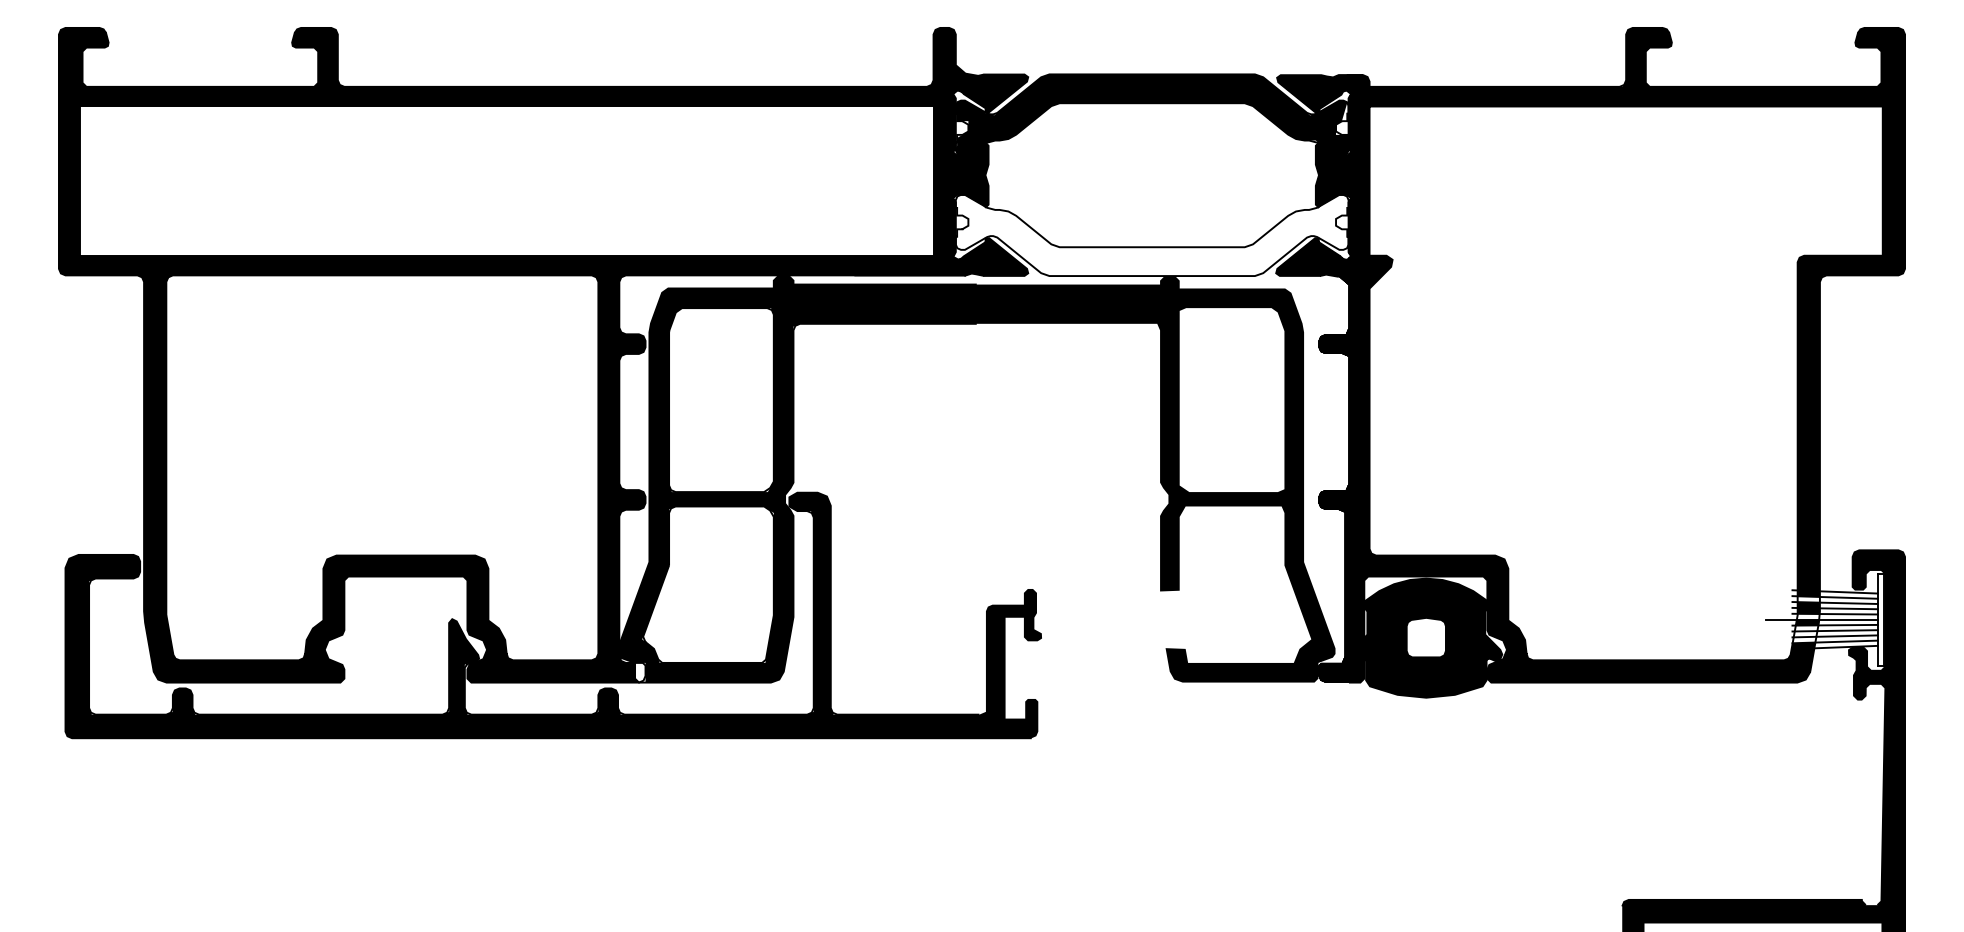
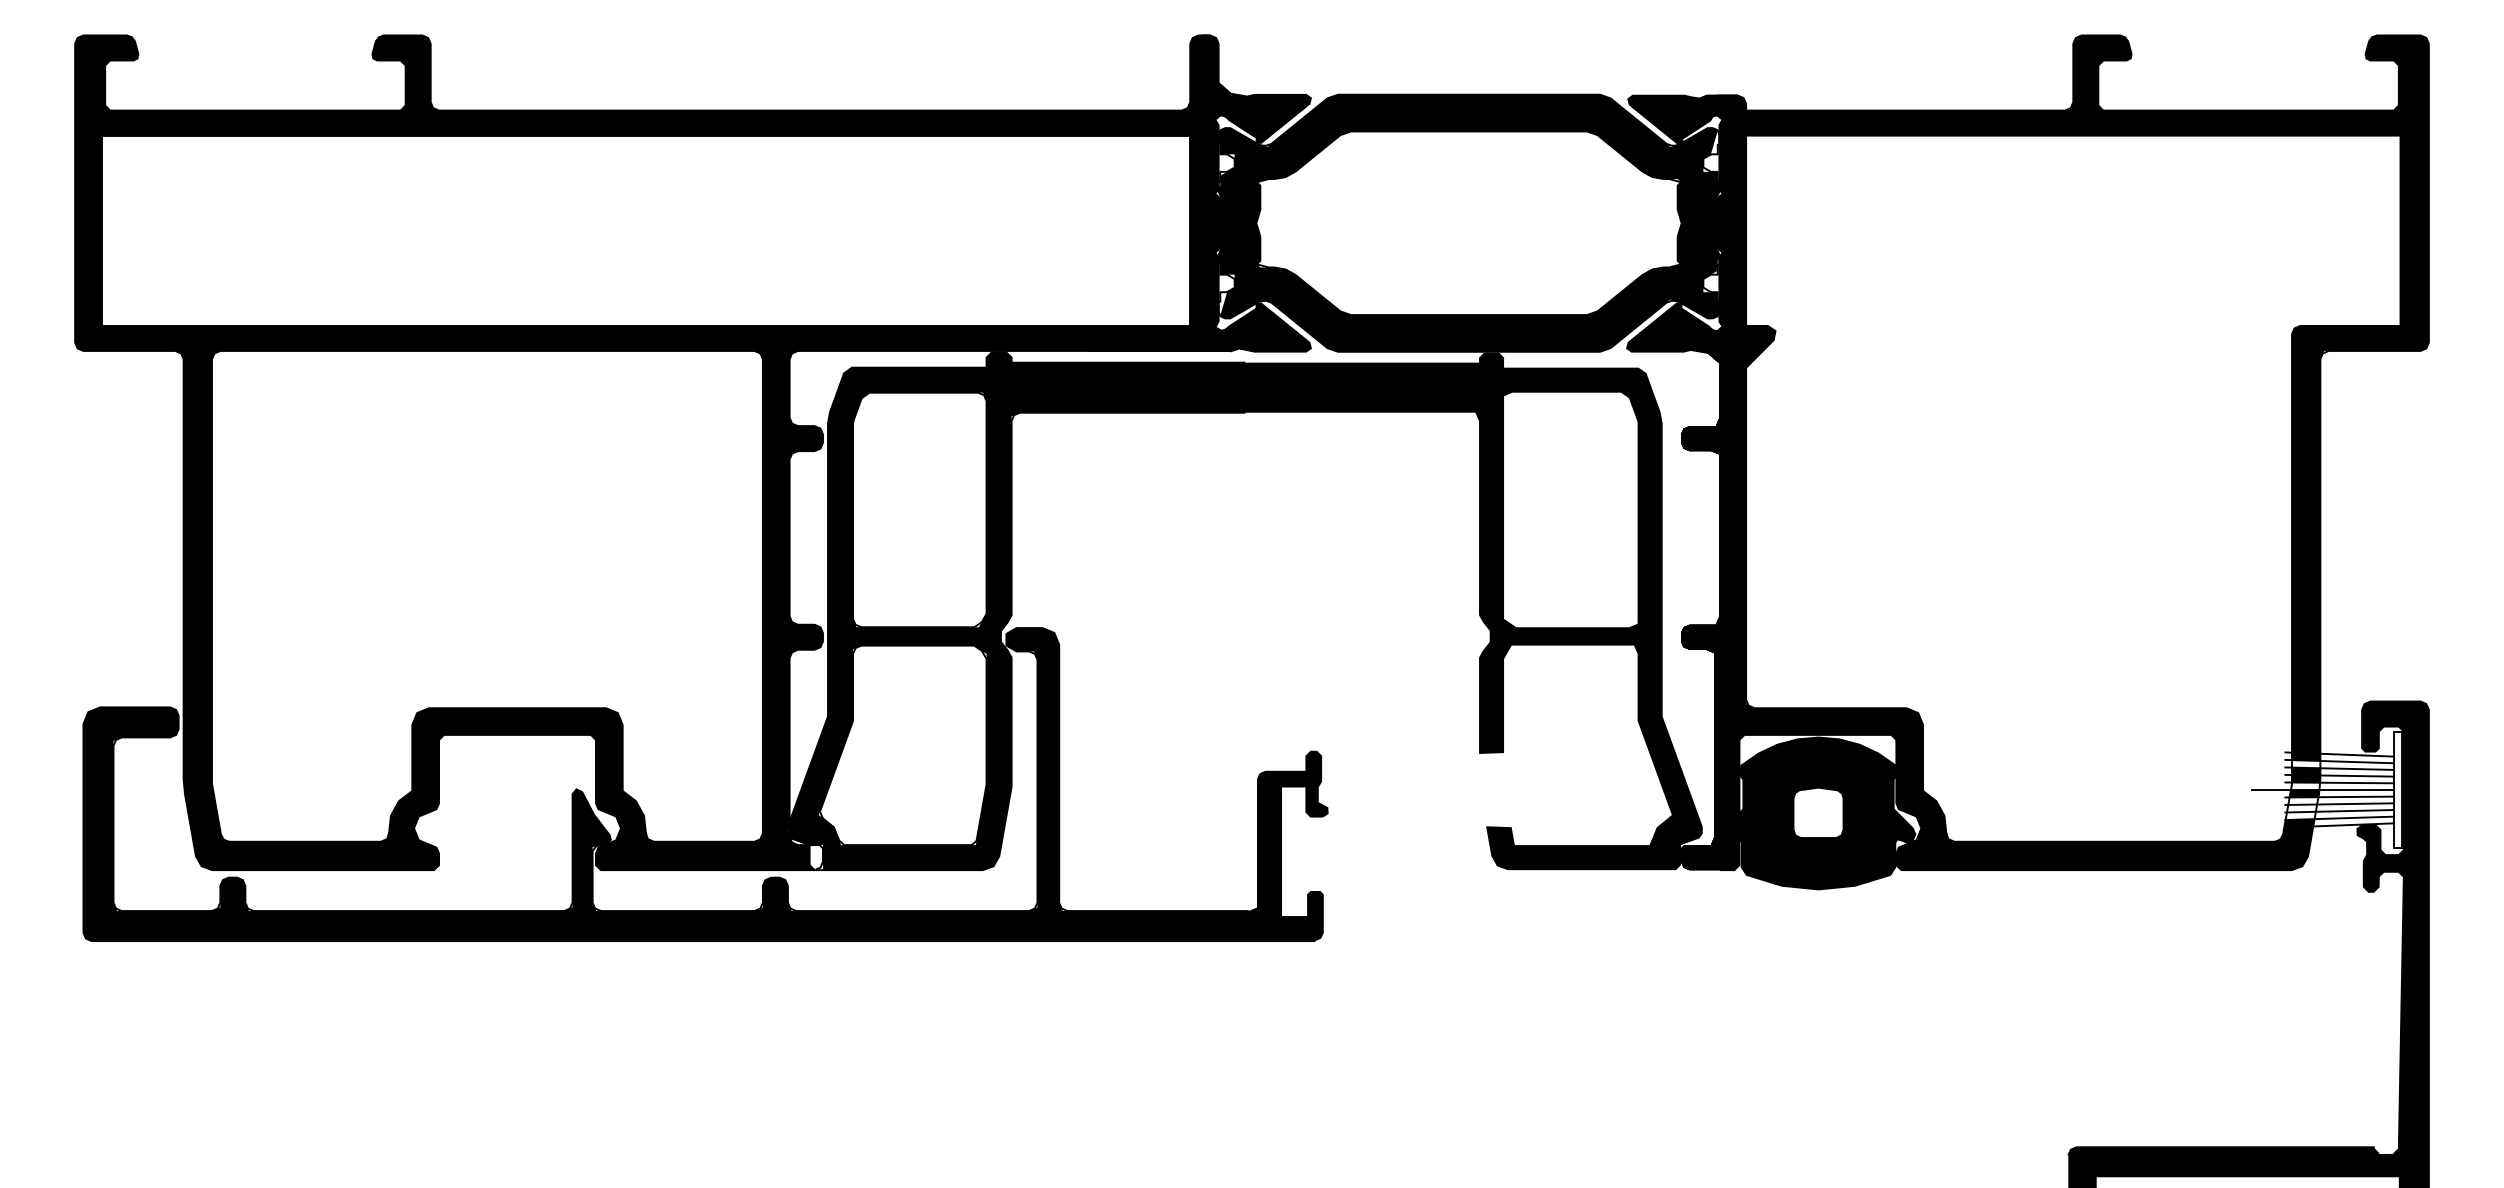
fill: (1151, 235) -> (1468, 299), added

